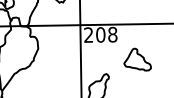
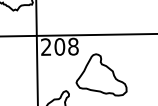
part: (137, 59) -> (101, 74), size x1.67

